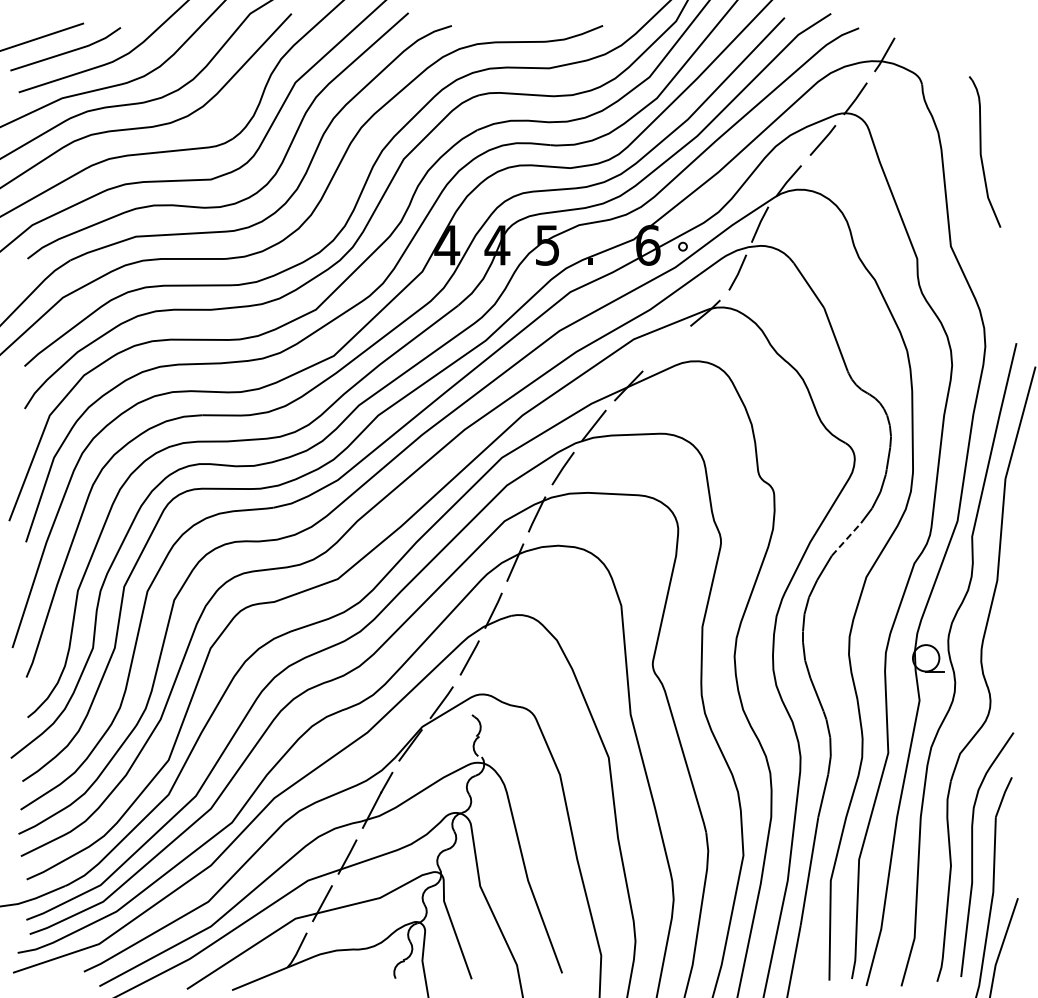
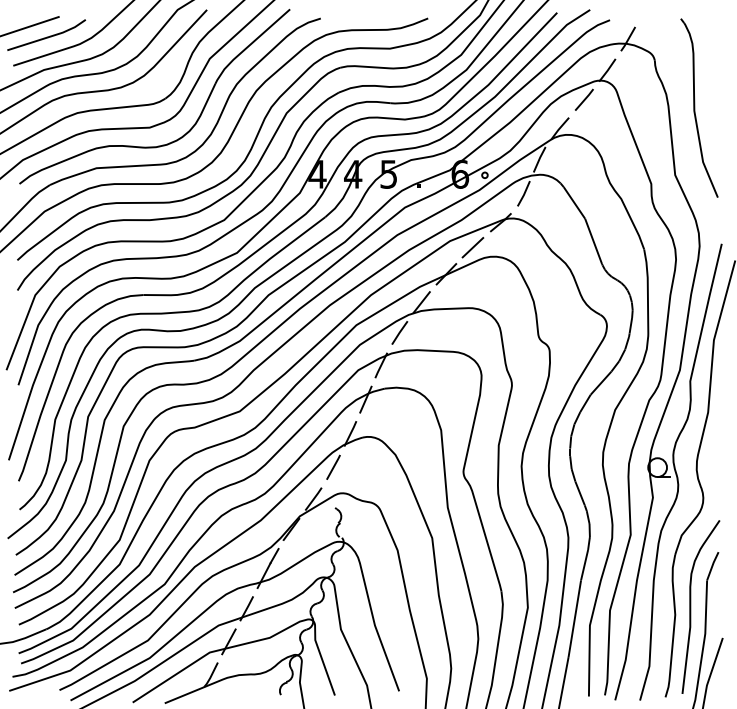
part: (984, 151) -> (699, 107), size x1.67
line: (665, 348) -> (472, 247), added
line: (846, 539) -> (601, 383), dashed -> solid

